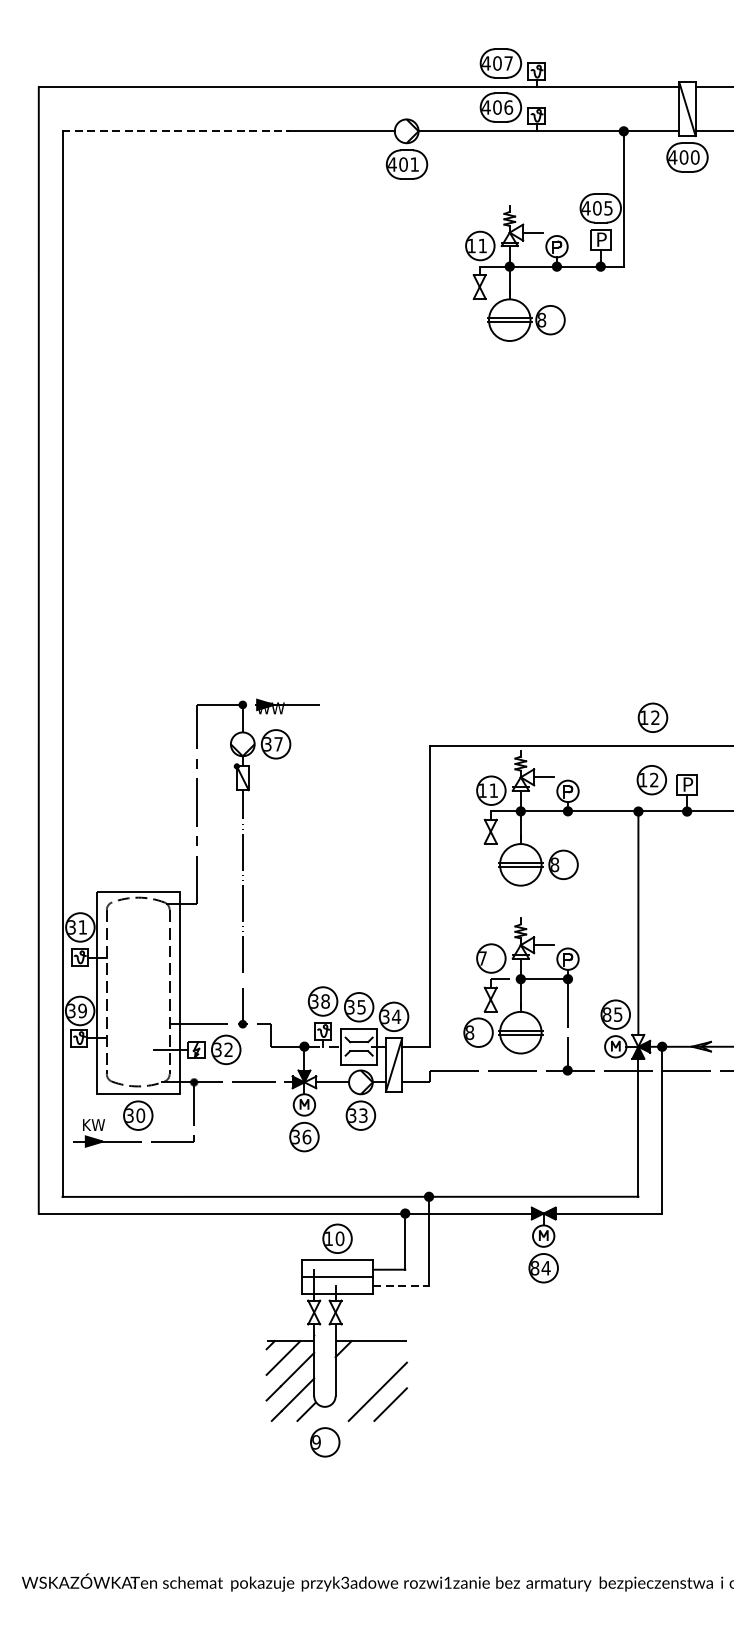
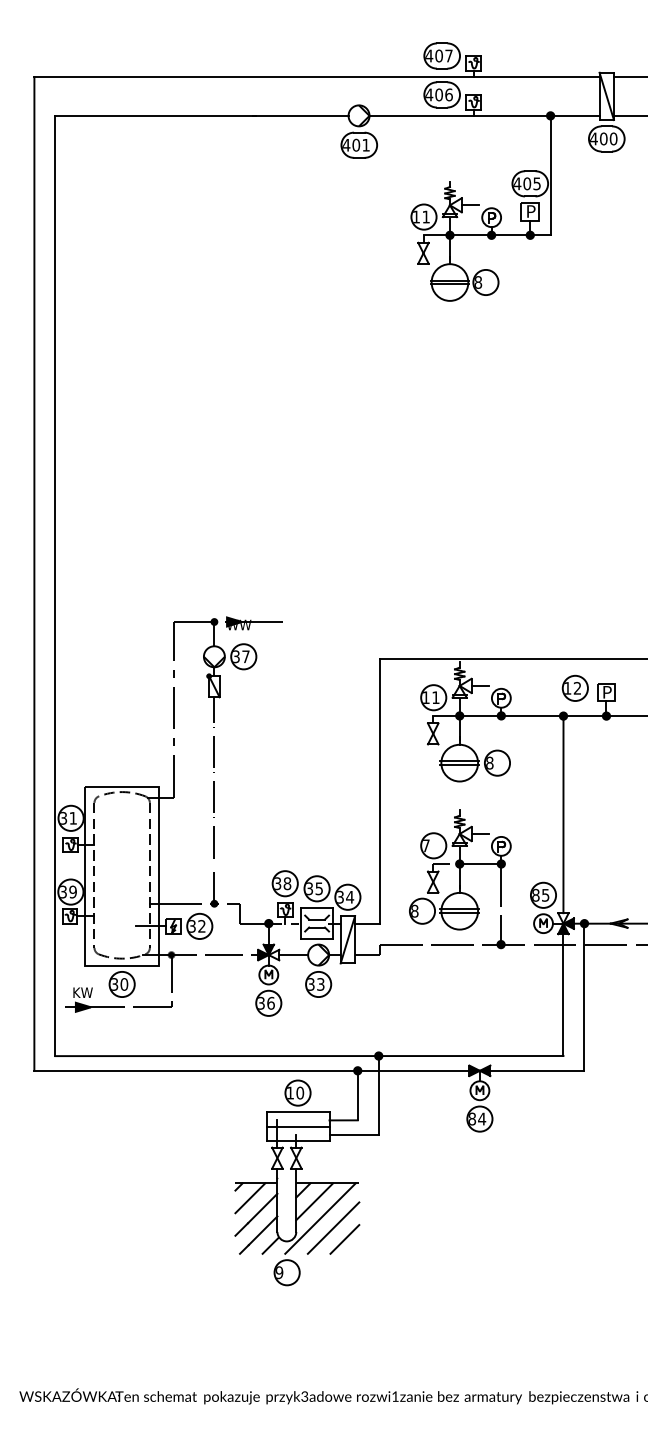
line: (176, 130) -> (155, 115), dashed -> solid
part: (652, 716) -> (575, 632), removed
line: (401, 1286) -> (354, 1135), dashed -> solid
line: (356, 1361) -> (314, 1201), added
line: (363, 1380) -> (320, 1218), added

